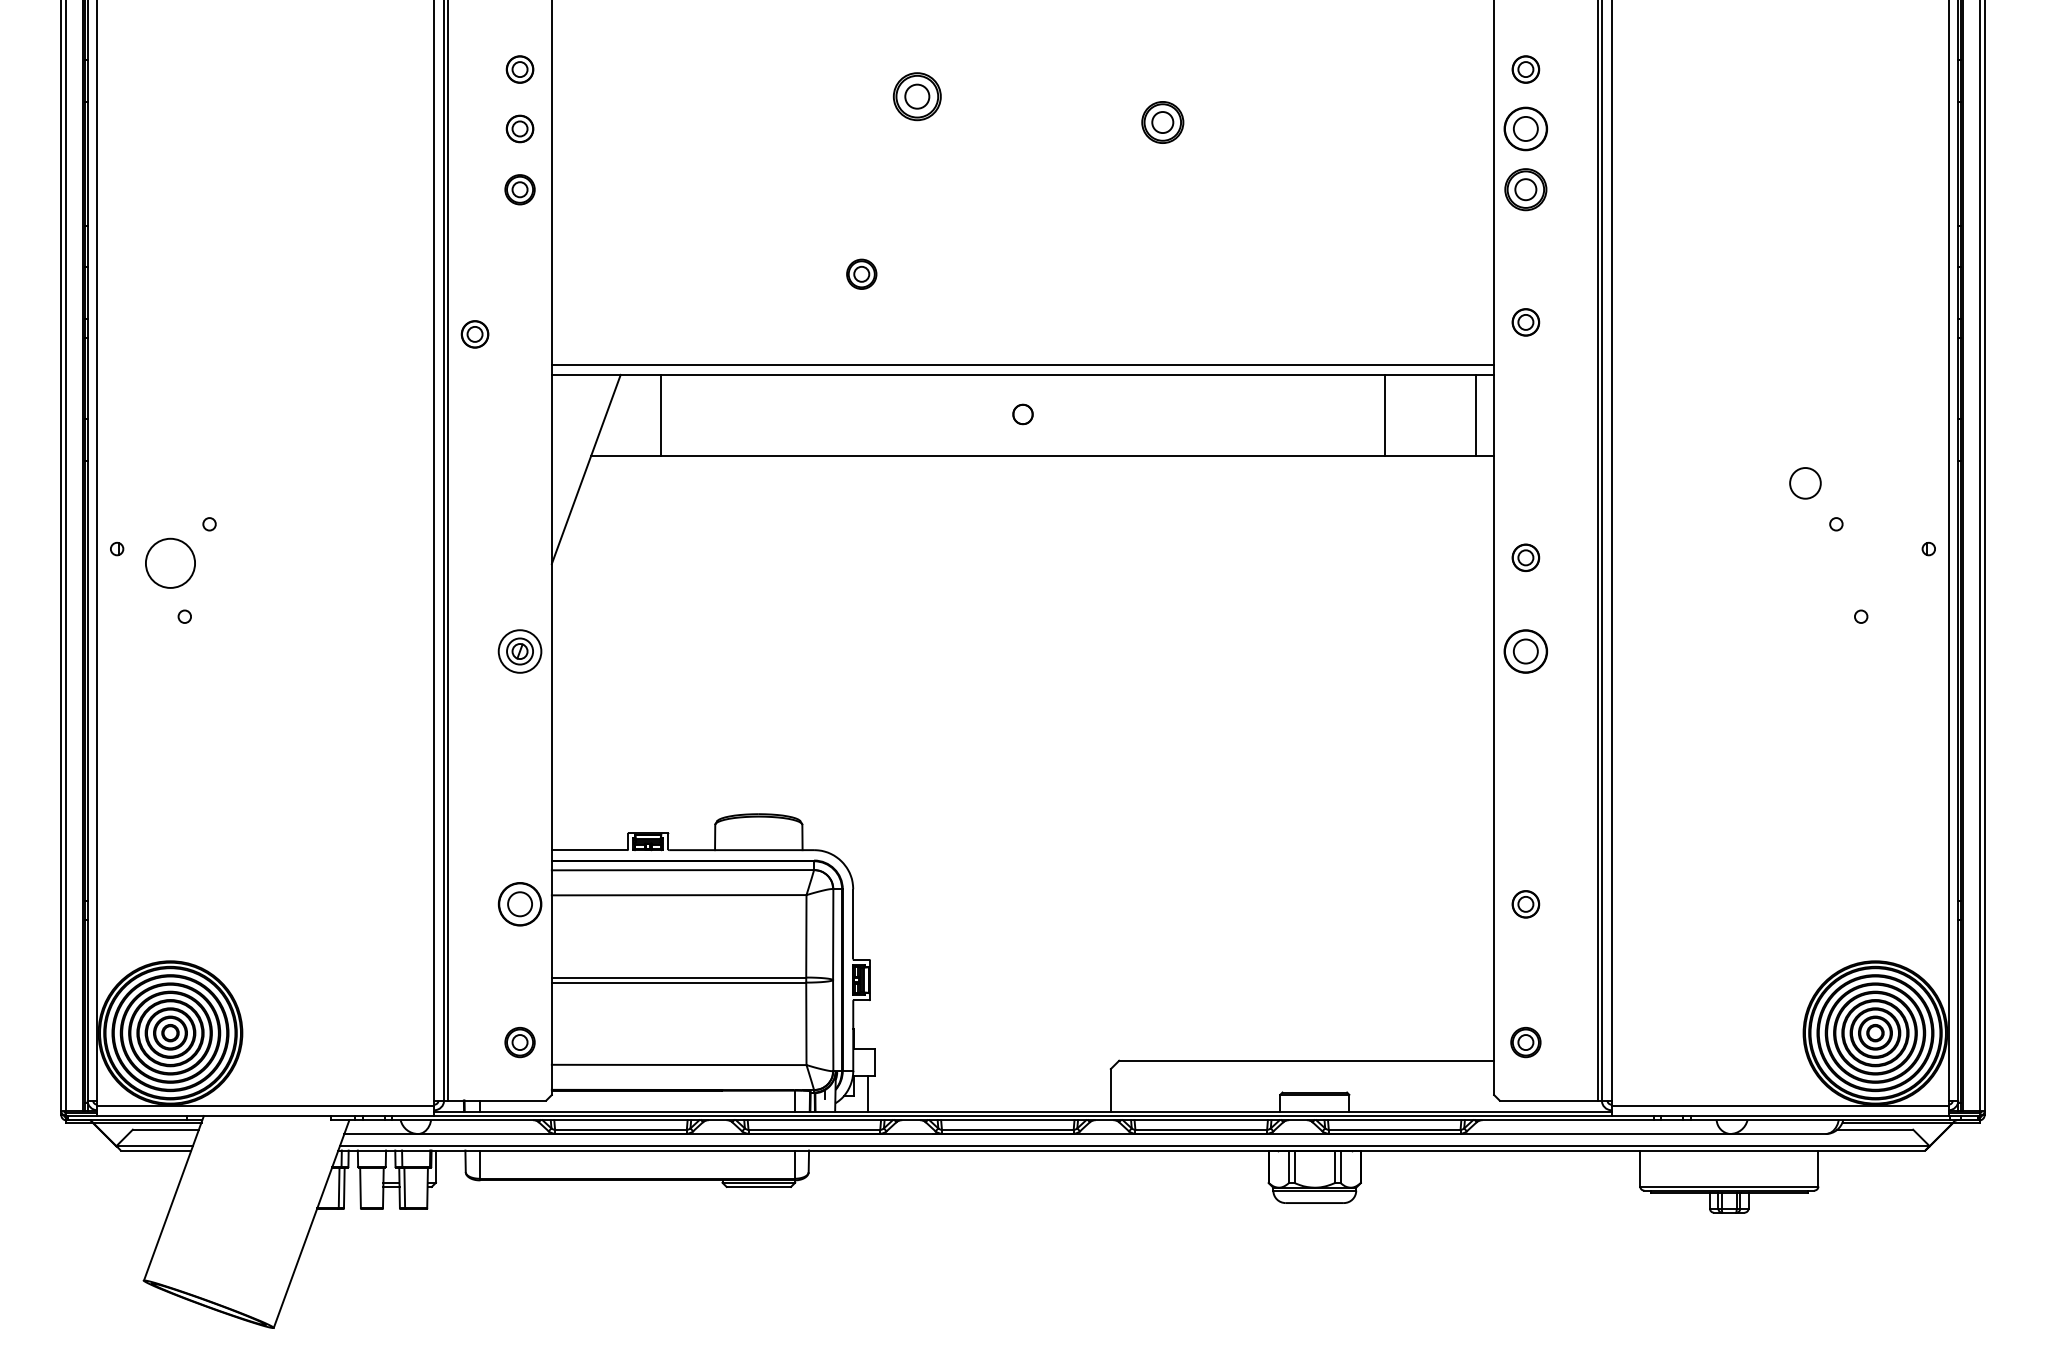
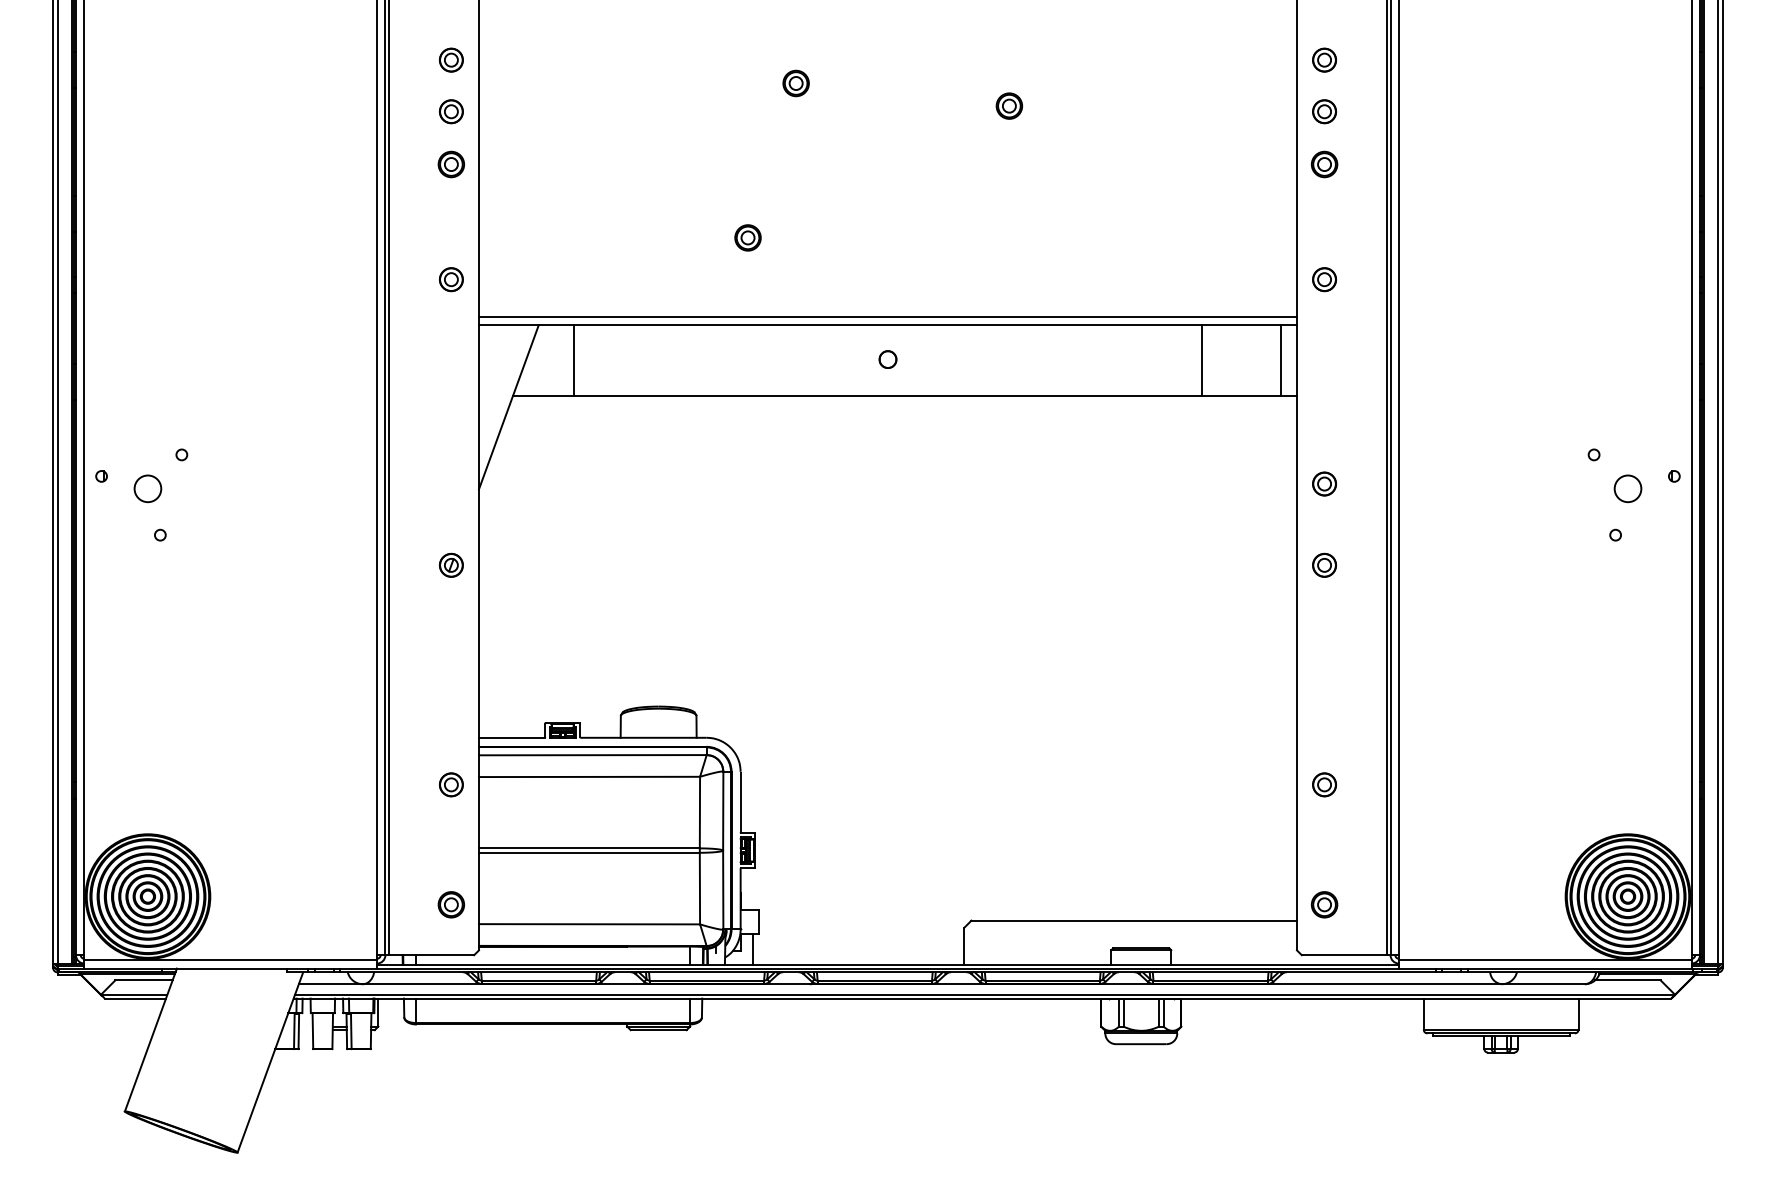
part: (916, 95) -> (795, 82), size x0.62
part: (1162, 122) -> (1009, 106), size x0.71
part: (1525, 128) -> (1324, 111), size x0.62
part: (1525, 189) -> (1324, 164), size x0.71
part: (474, 334) -> (450, 279), moved
circle: (1805, 483) -> (1628, 488), moved
circle: (170, 563) -> (147, 488), size x0.62
circle: (519, 651) -> (450, 565), size x0.62
part: (1525, 651) -> (1324, 565), size x0.62
part: (519, 904) -> (450, 784), size x0.62

